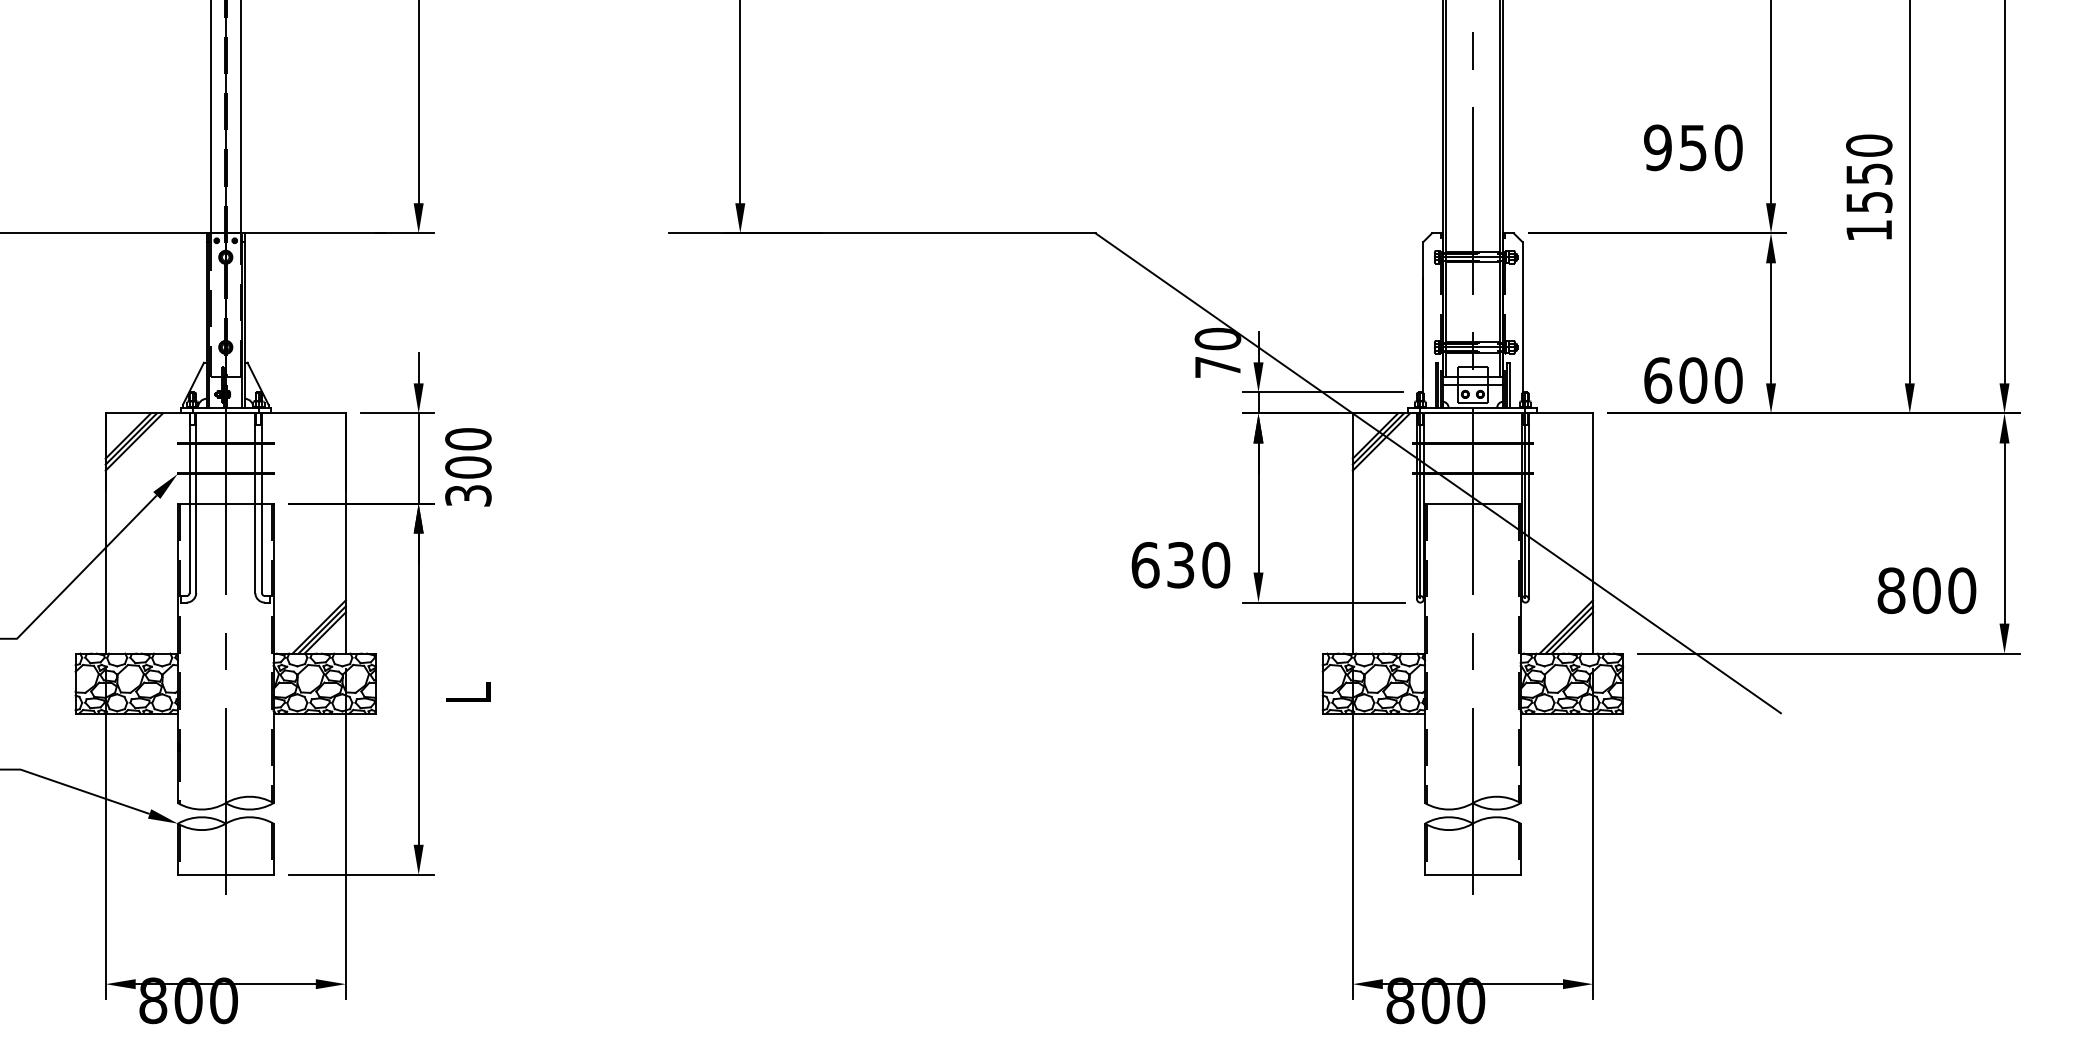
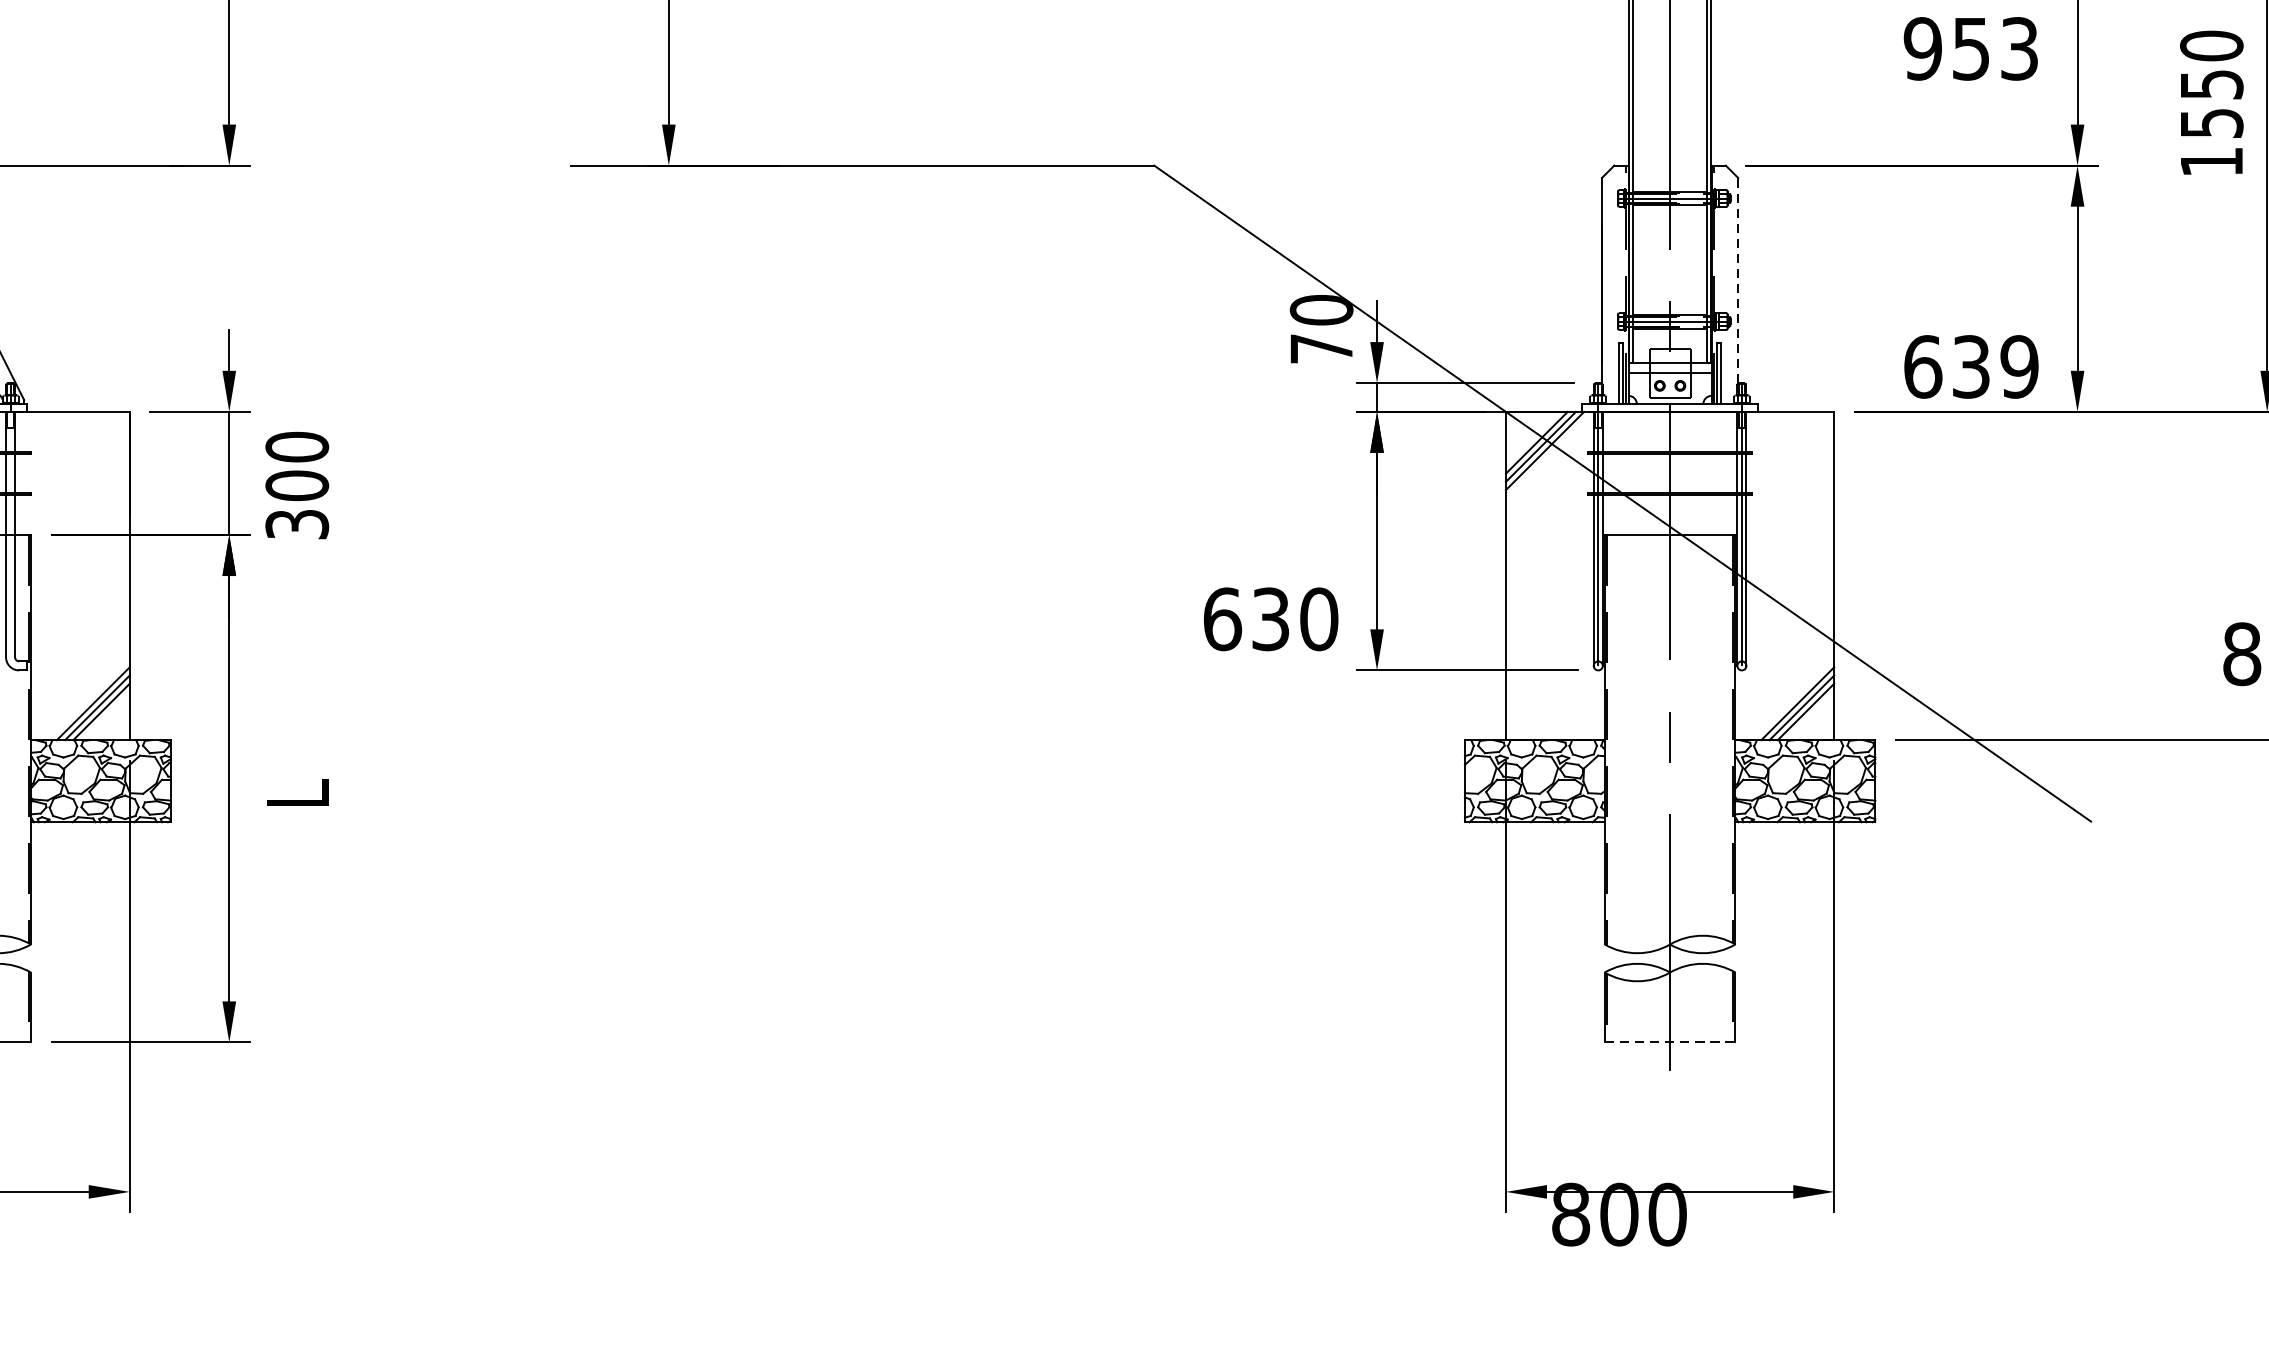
text: (1728, 147) -> (2019, 48), 950 -> 953
line: (1522, 316) -> (1737, 279), solid -> dashed
text: (1710, 380) -> (1994, 366), 600 -> 639
line: (1472, 874) -> (1669, 1042), solid -> dashed

